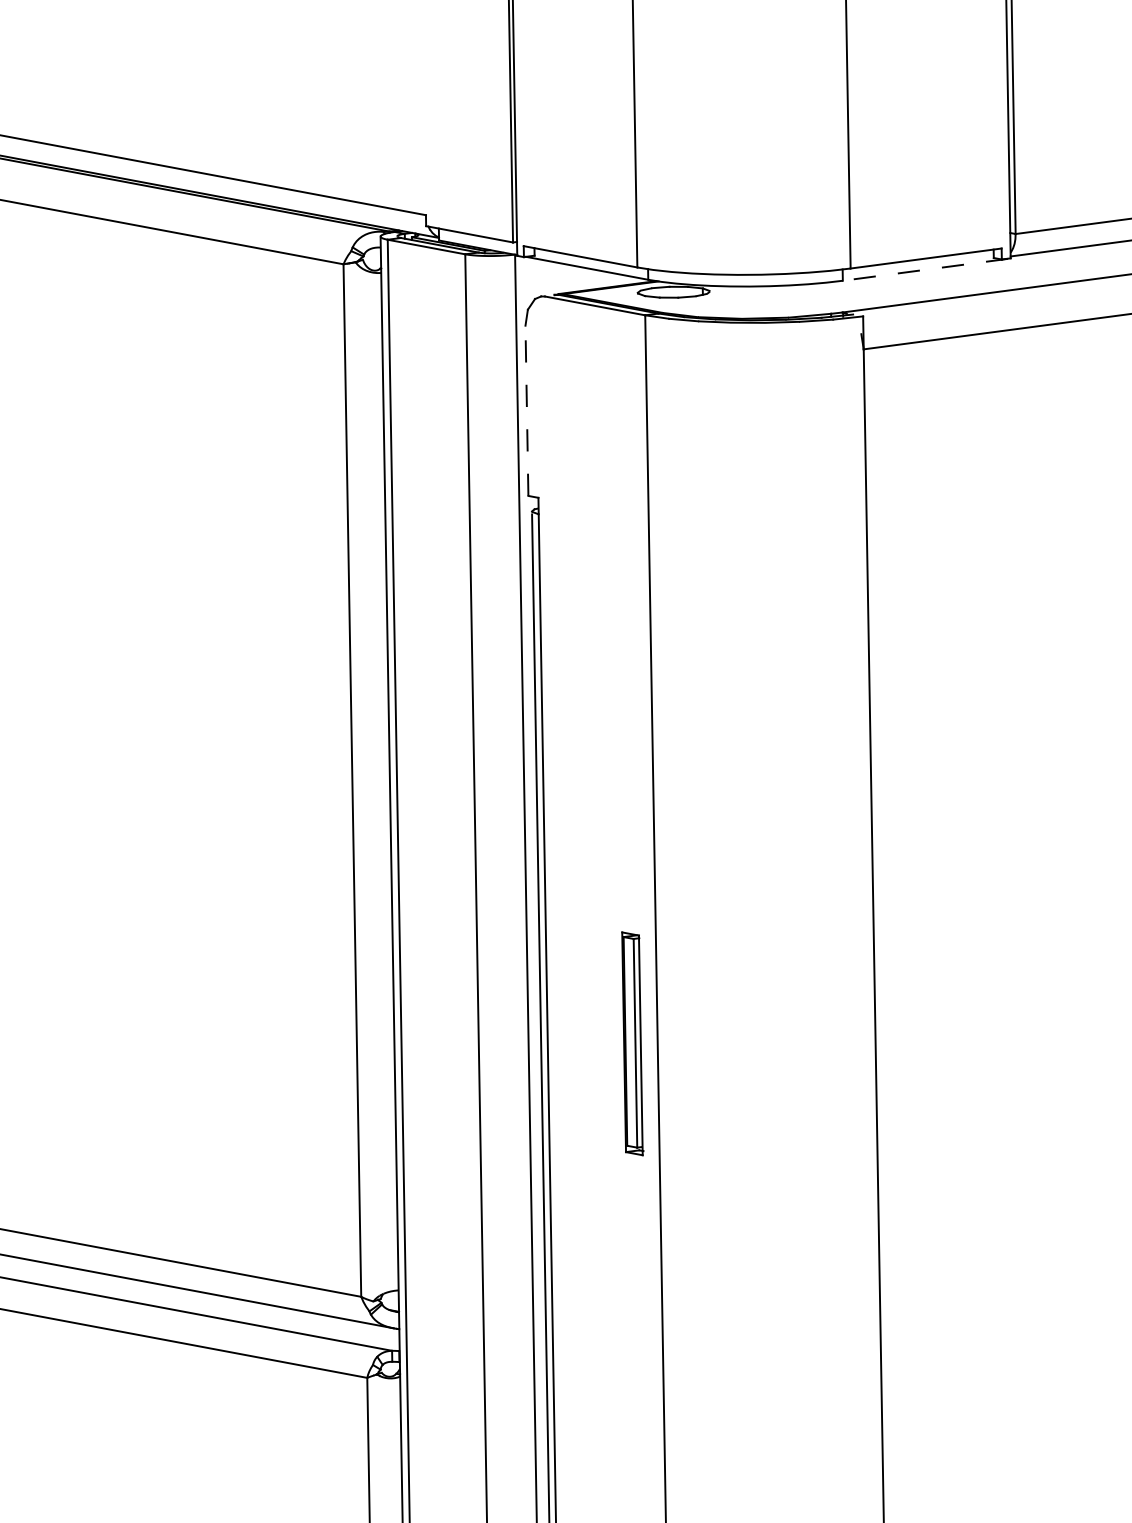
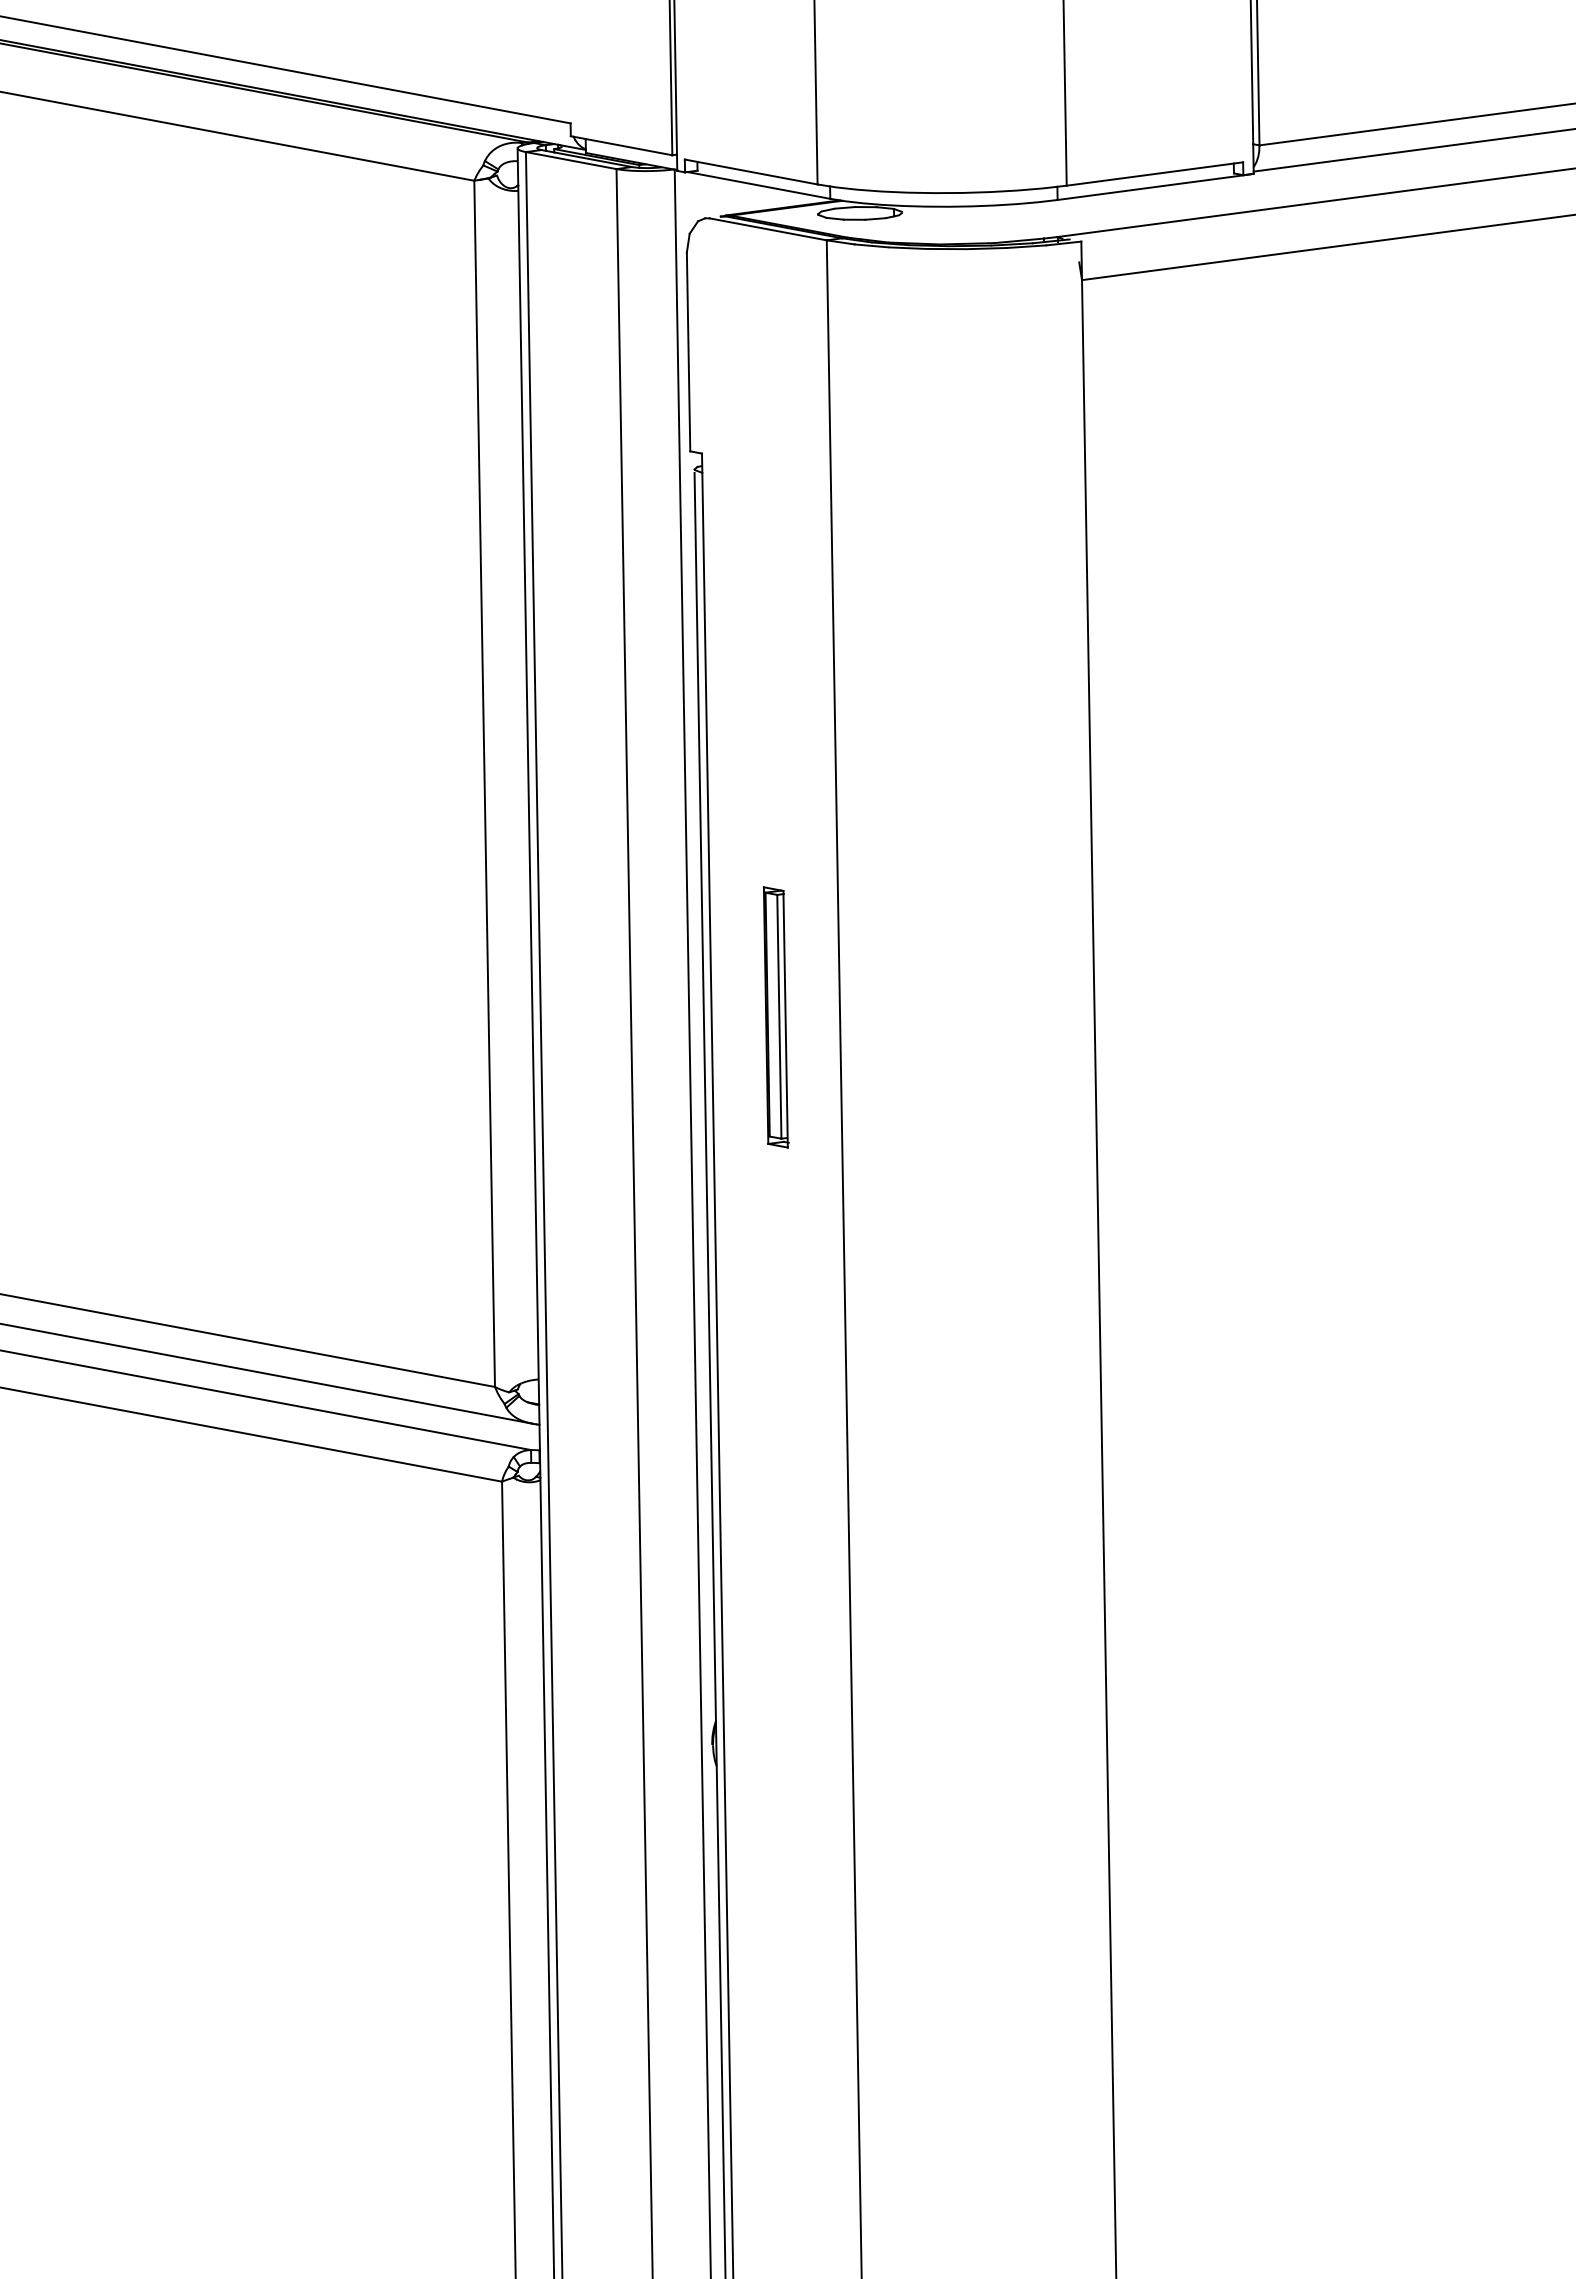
line: (924, 270) -> (1153, 187), dashed -> solid
line: (526, 410) -> (688, 351), dashed -> solid
part: (632, 1043) -> (775, 1017), moved

